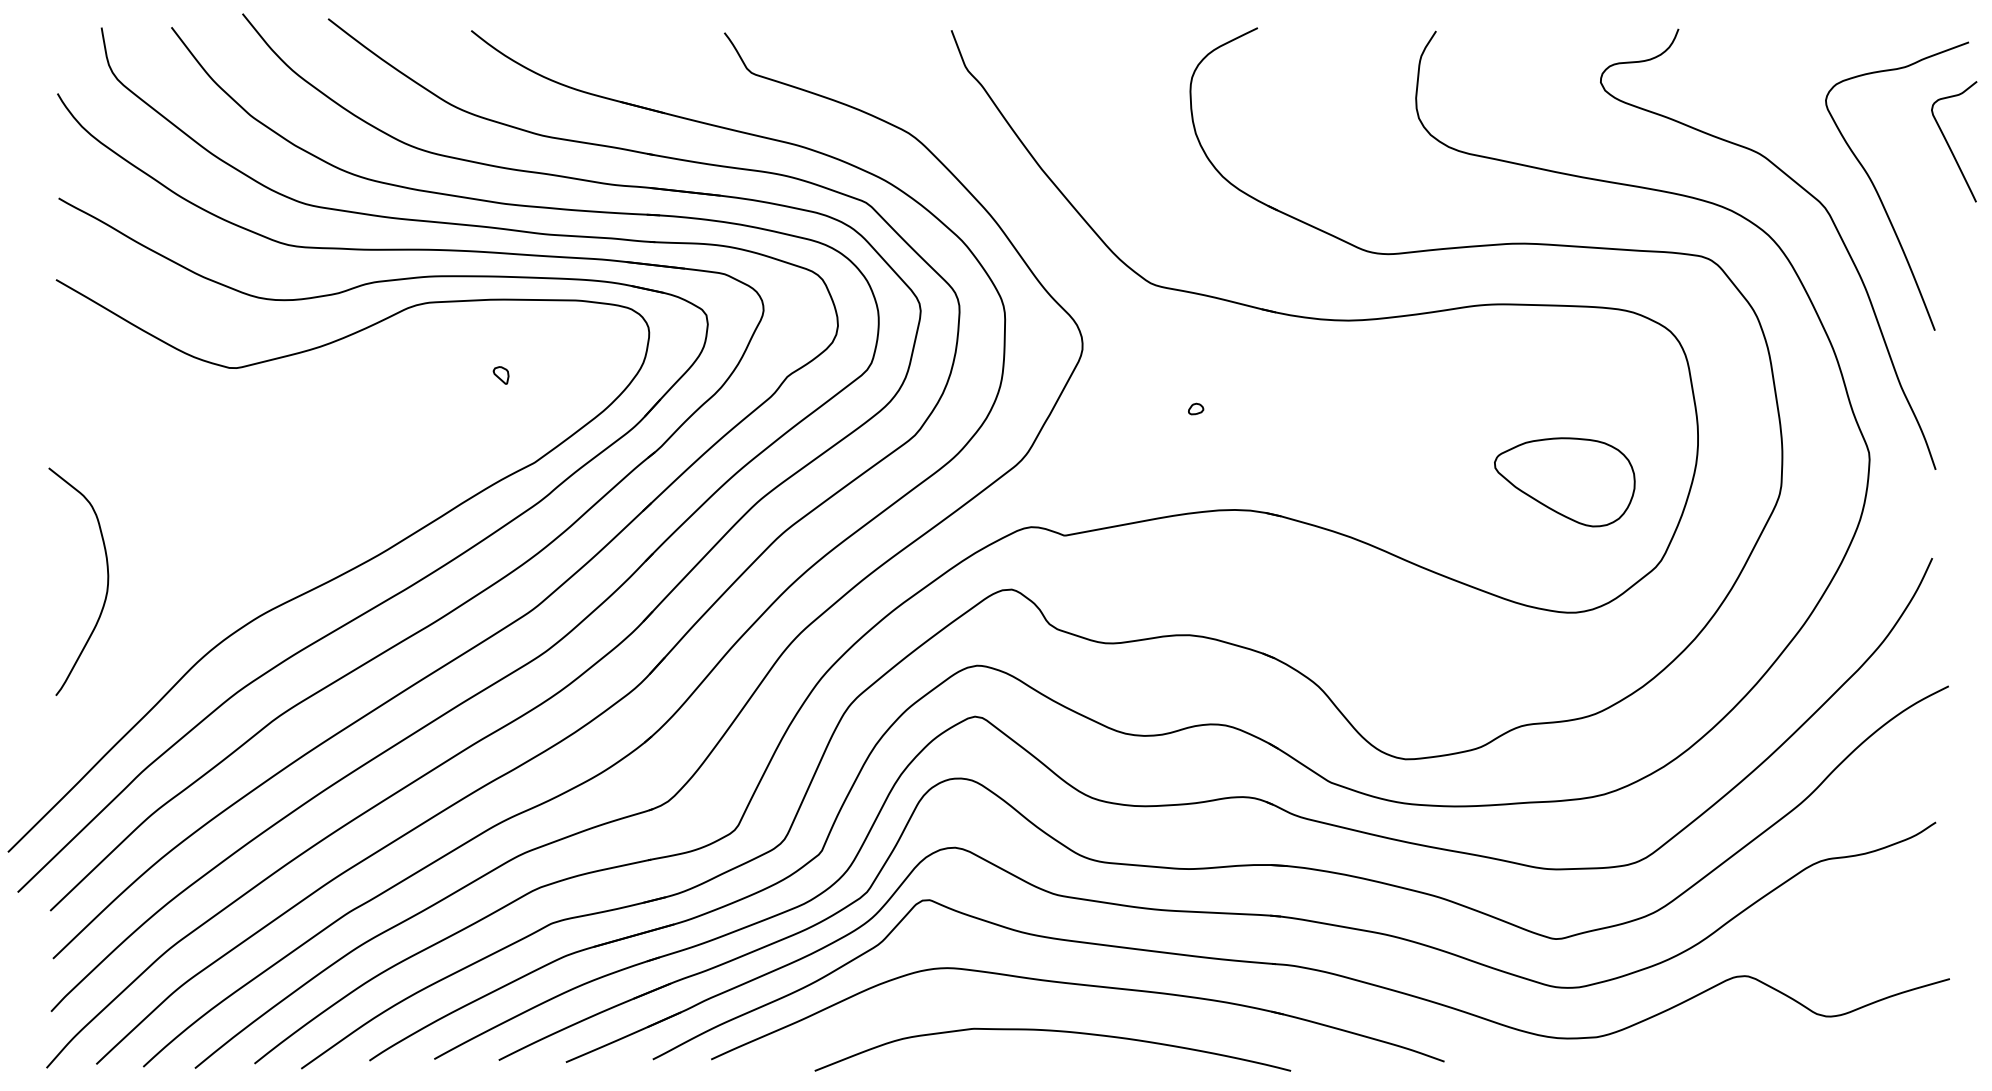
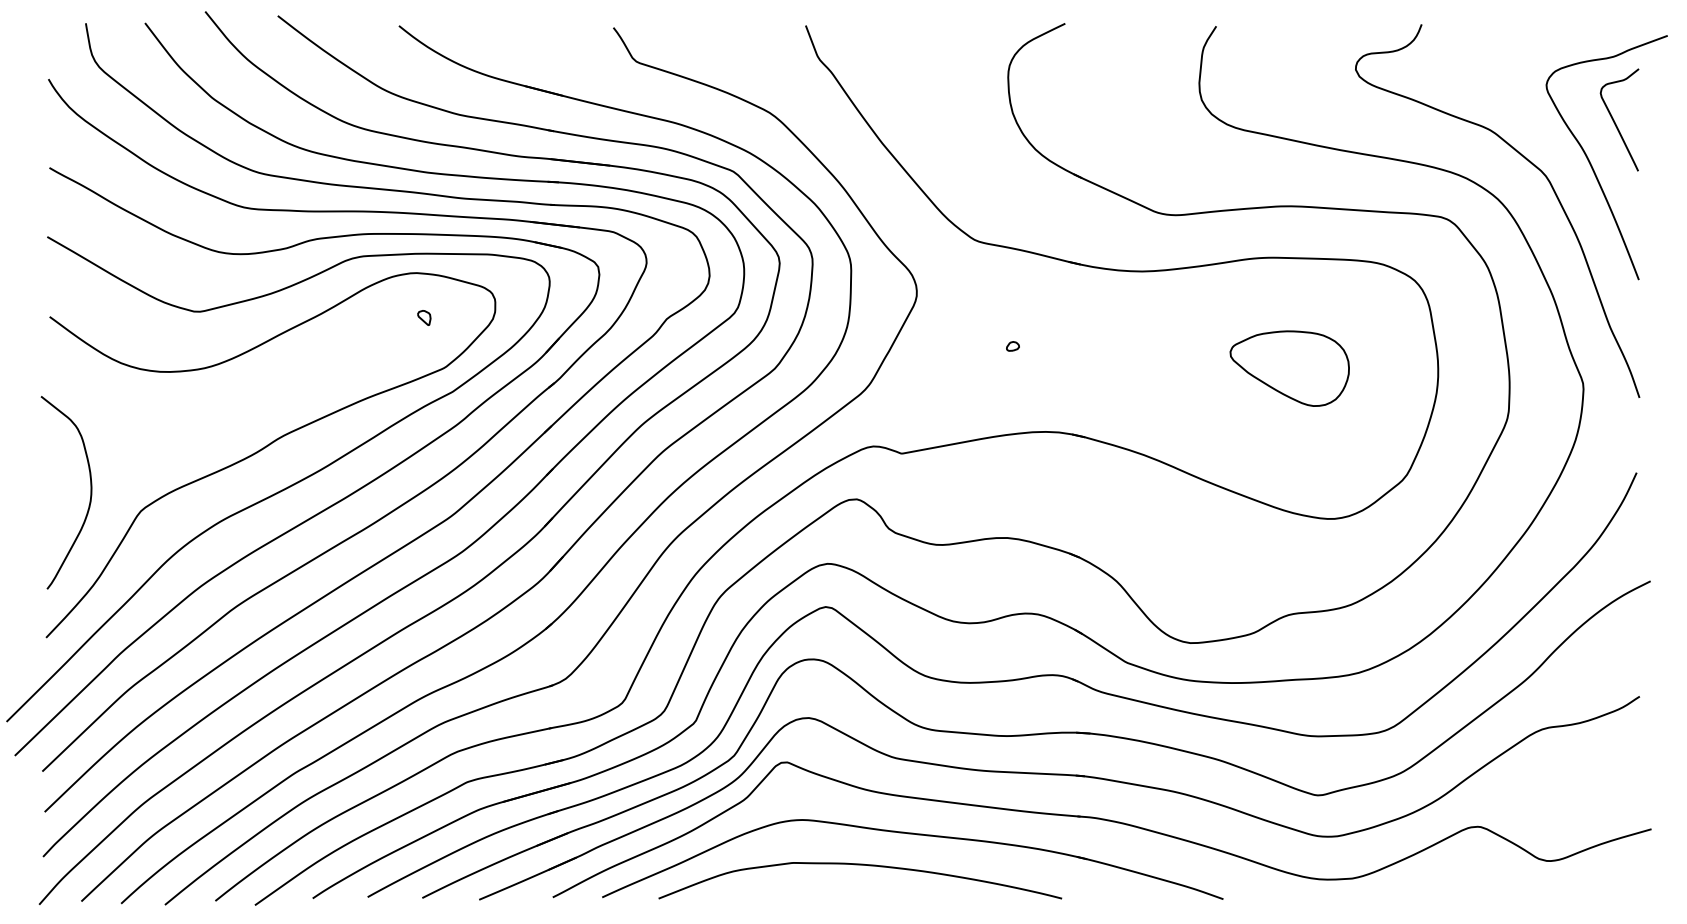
curve: (1949, 144) -> (1615, 122), moved
part: (1564, 482) -> (1289, 368), moved
curve: (313, 529) -> (265, 448), added
curve: (1052, 1031) -> (860, 865), moved

